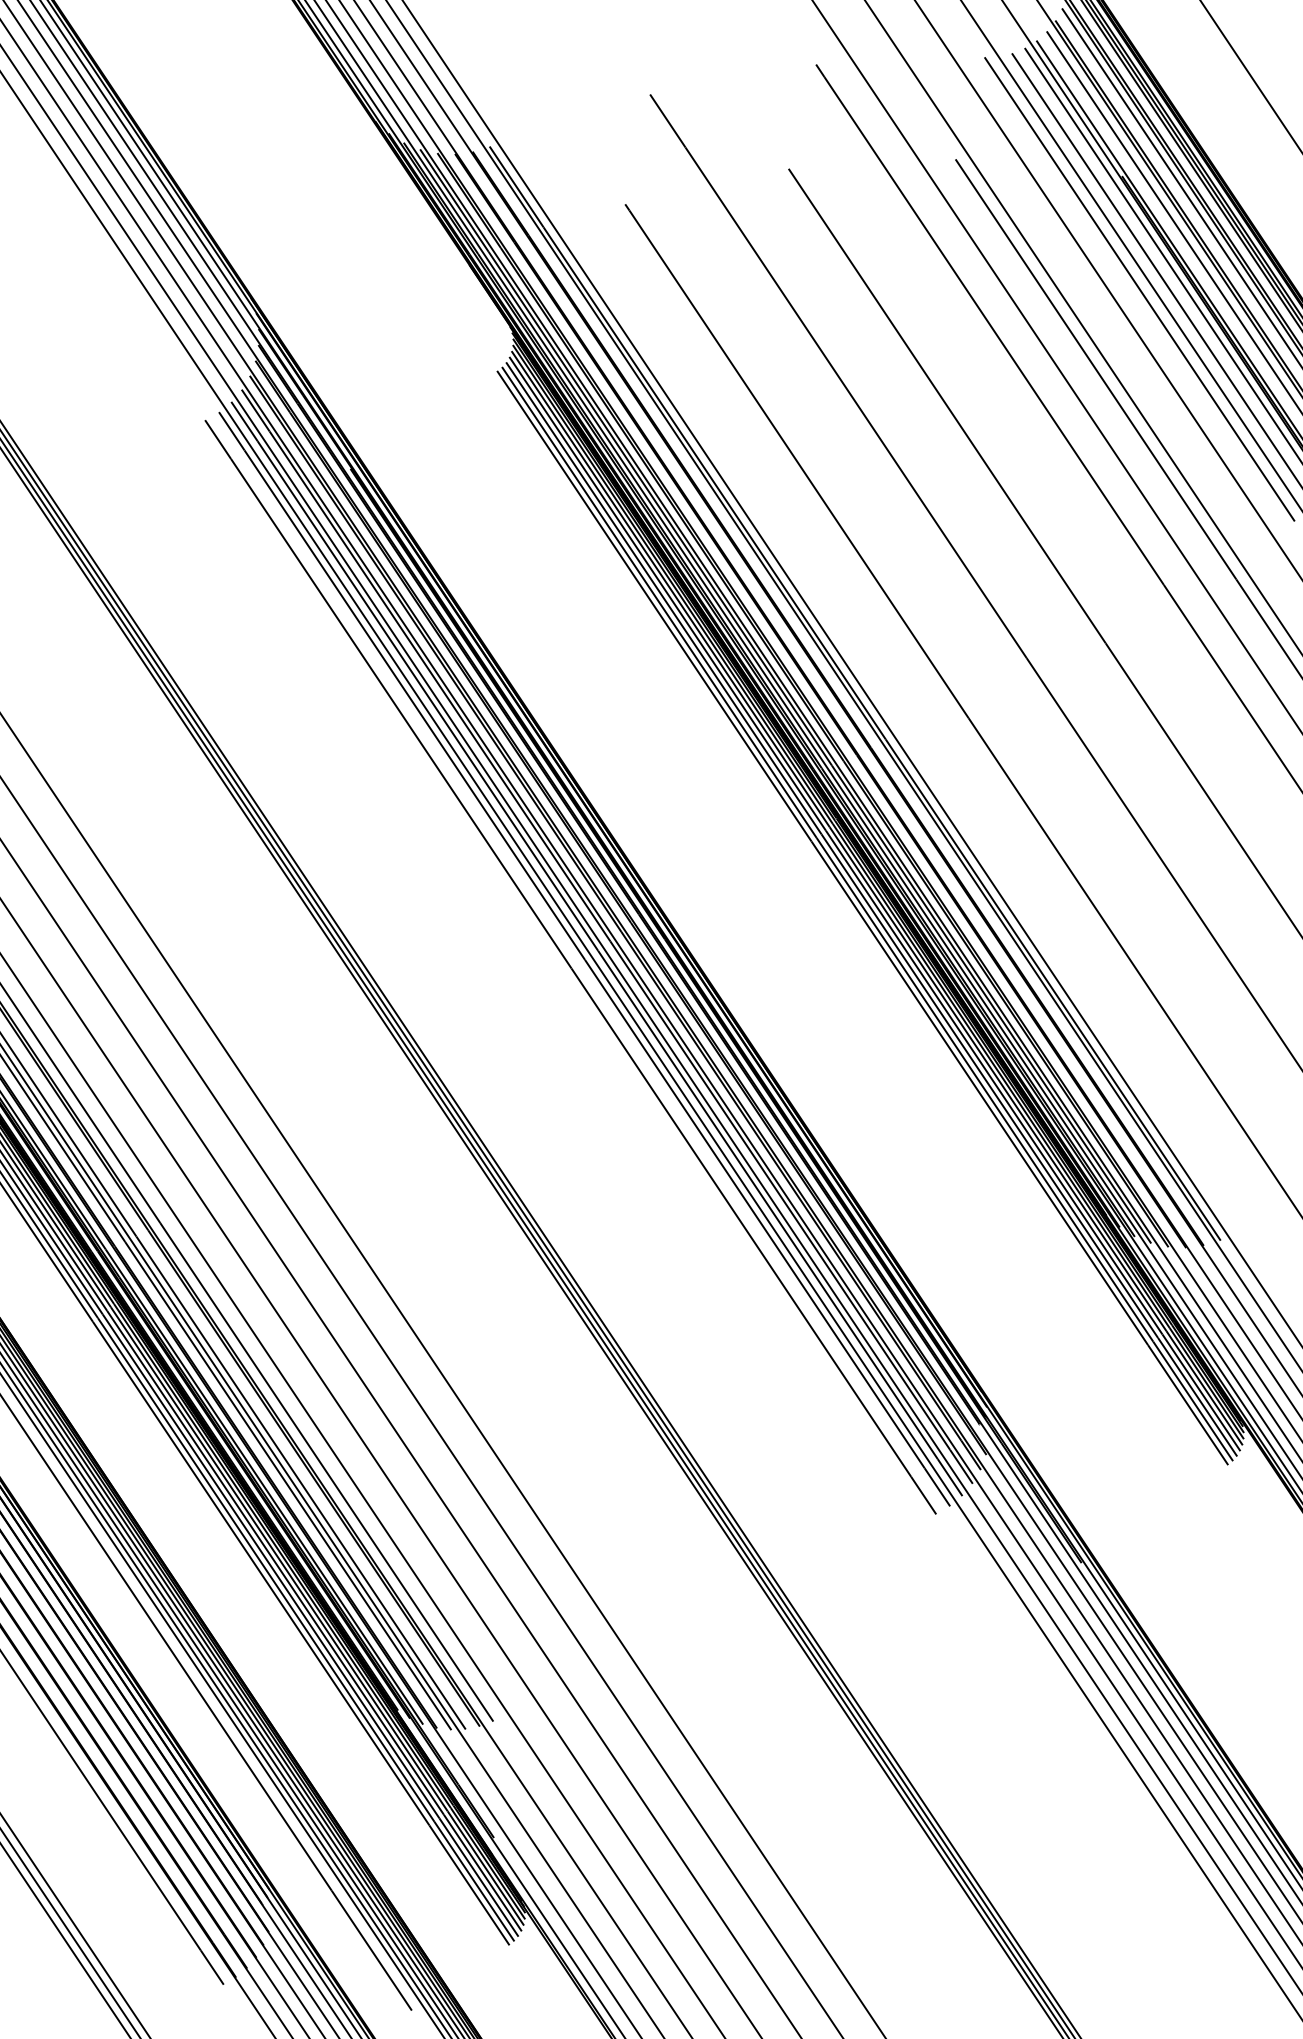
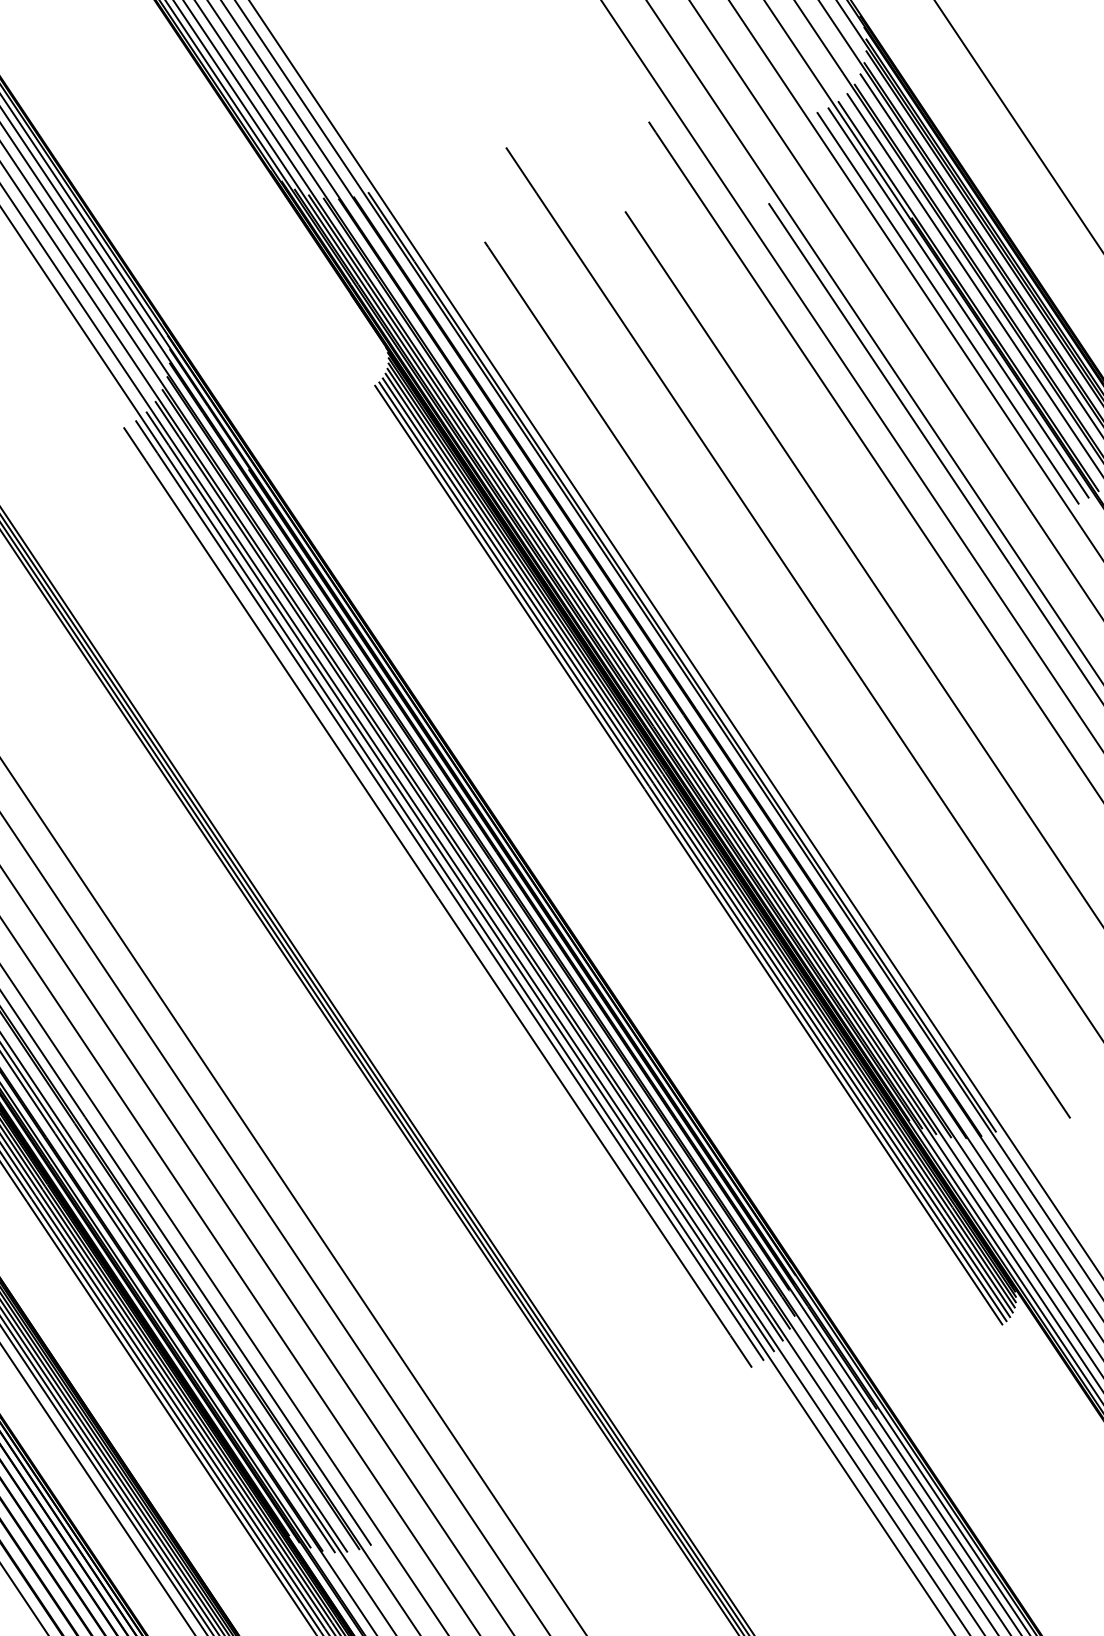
line: (1139, 289) -> (926, 315), removed

